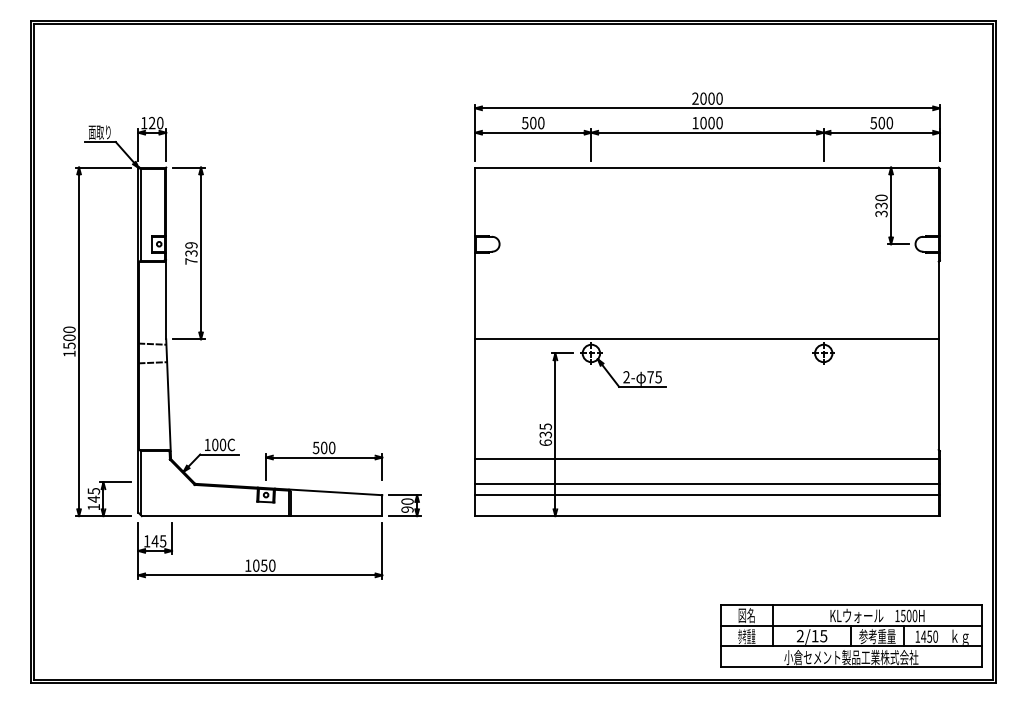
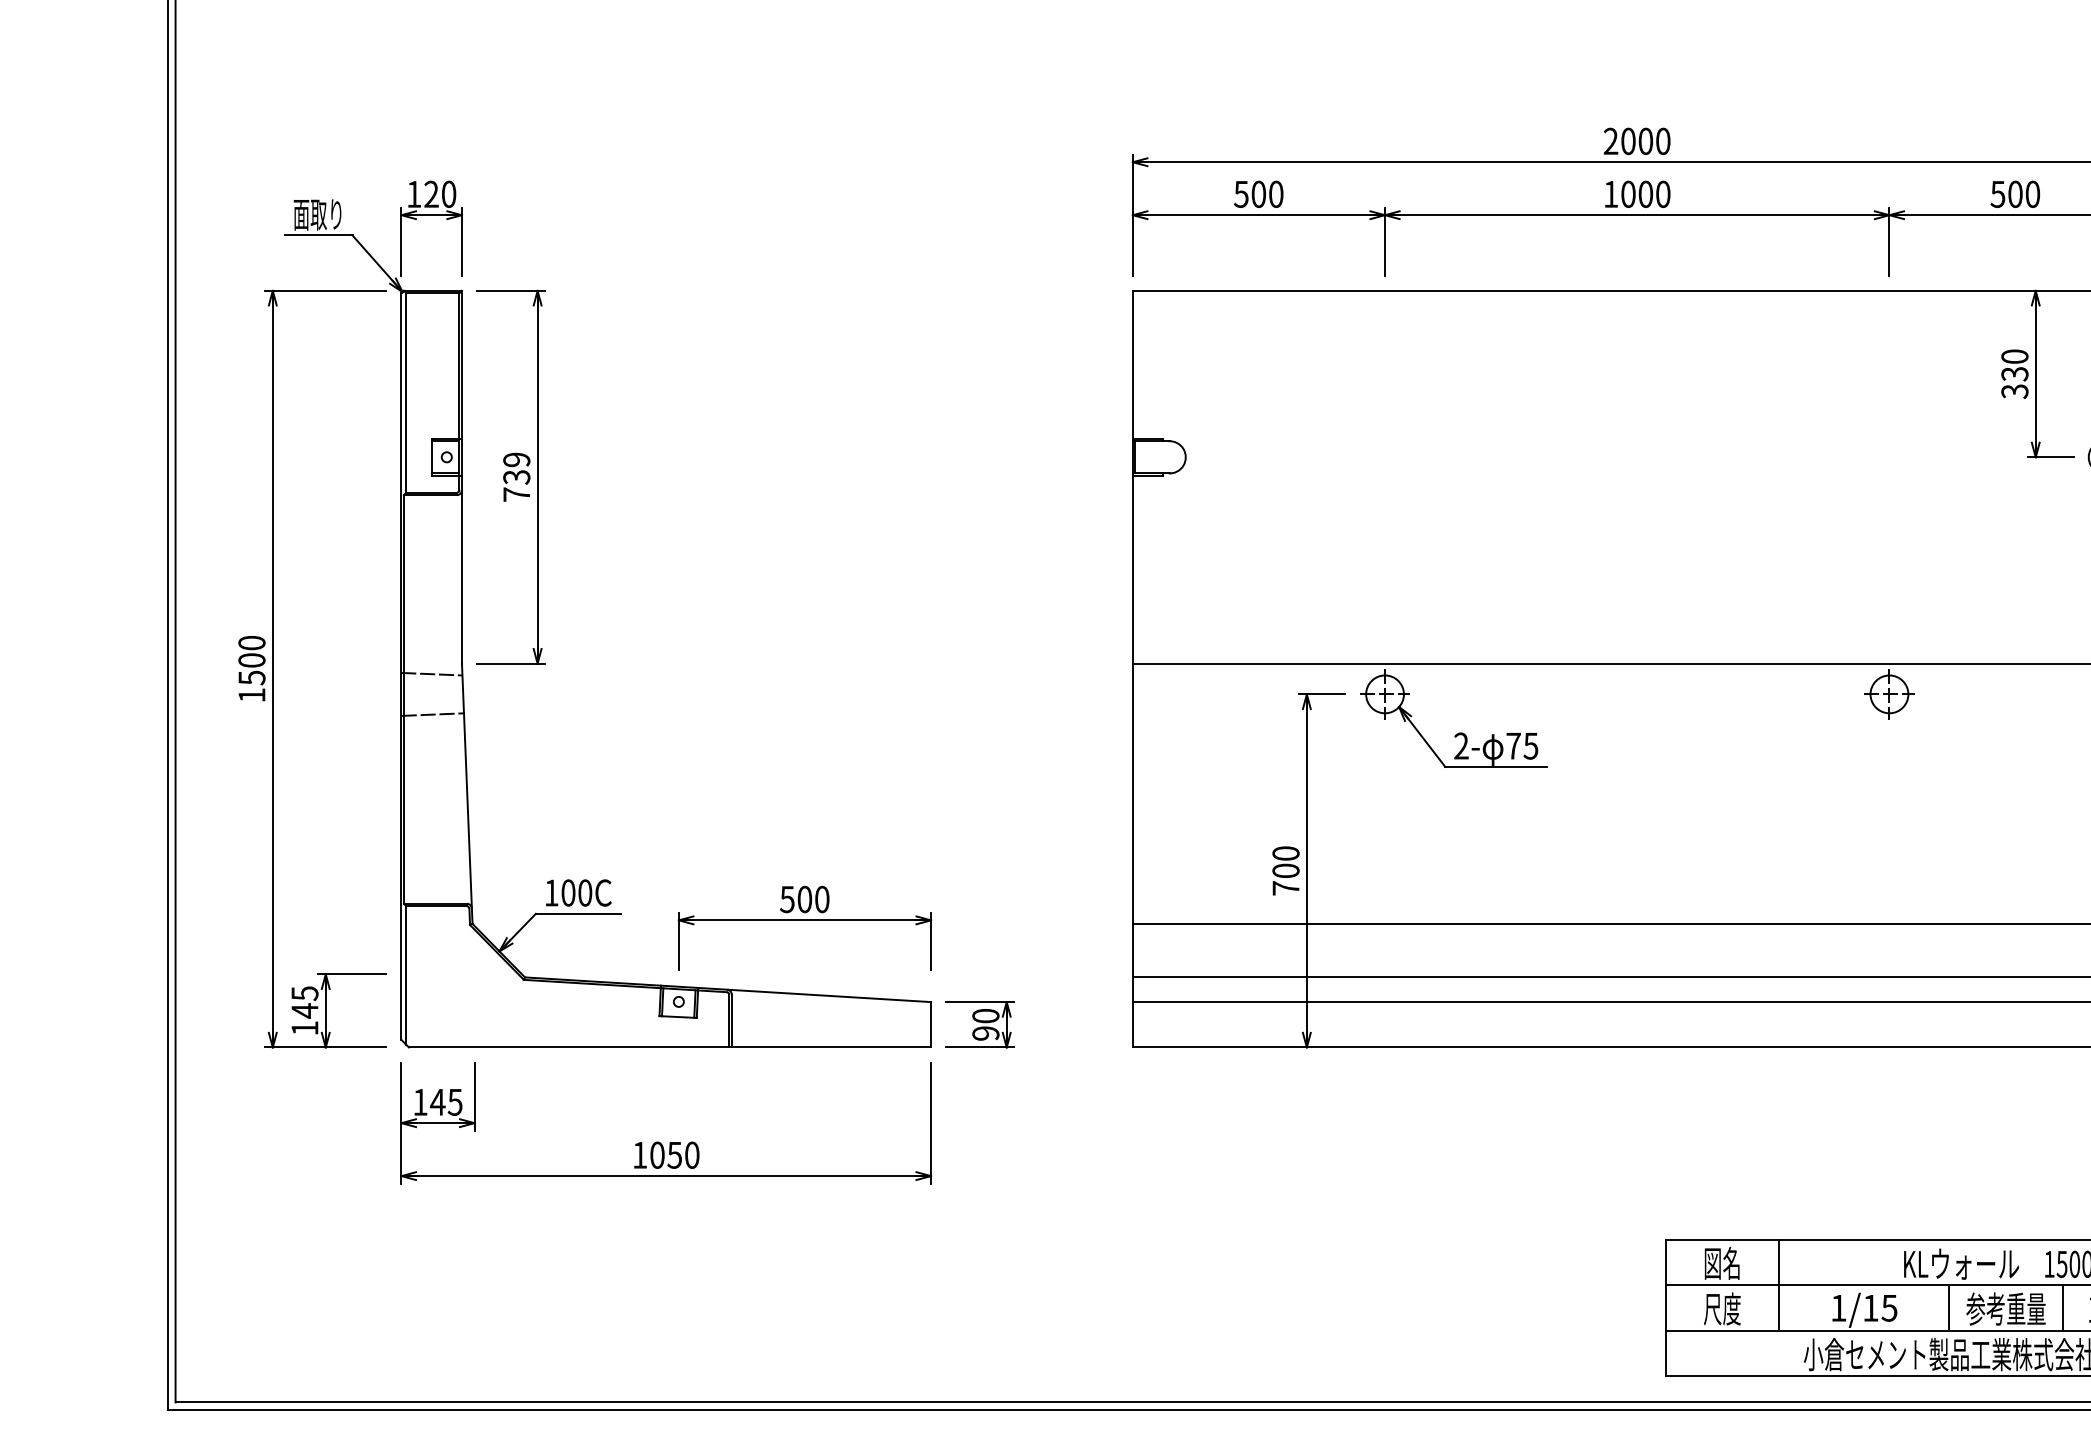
text: (545, 434) -> (1285, 870), 635 -> 700
text: (746, 636) -> (1721, 1308), 参考重量 -> 尺度
text: (799, 636) -> (1836, 1308), 2/15 -> 1/15

